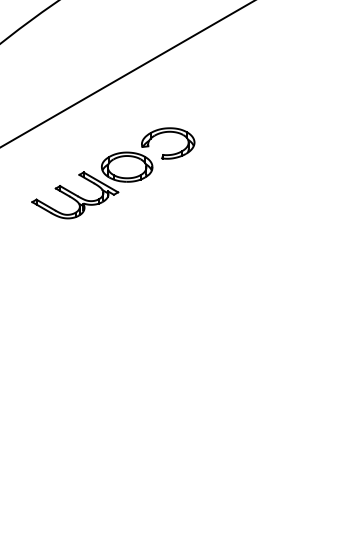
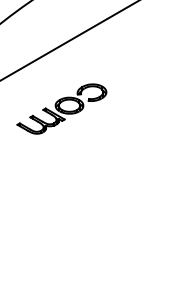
part: (112, 172) -> (61, 108), moved

